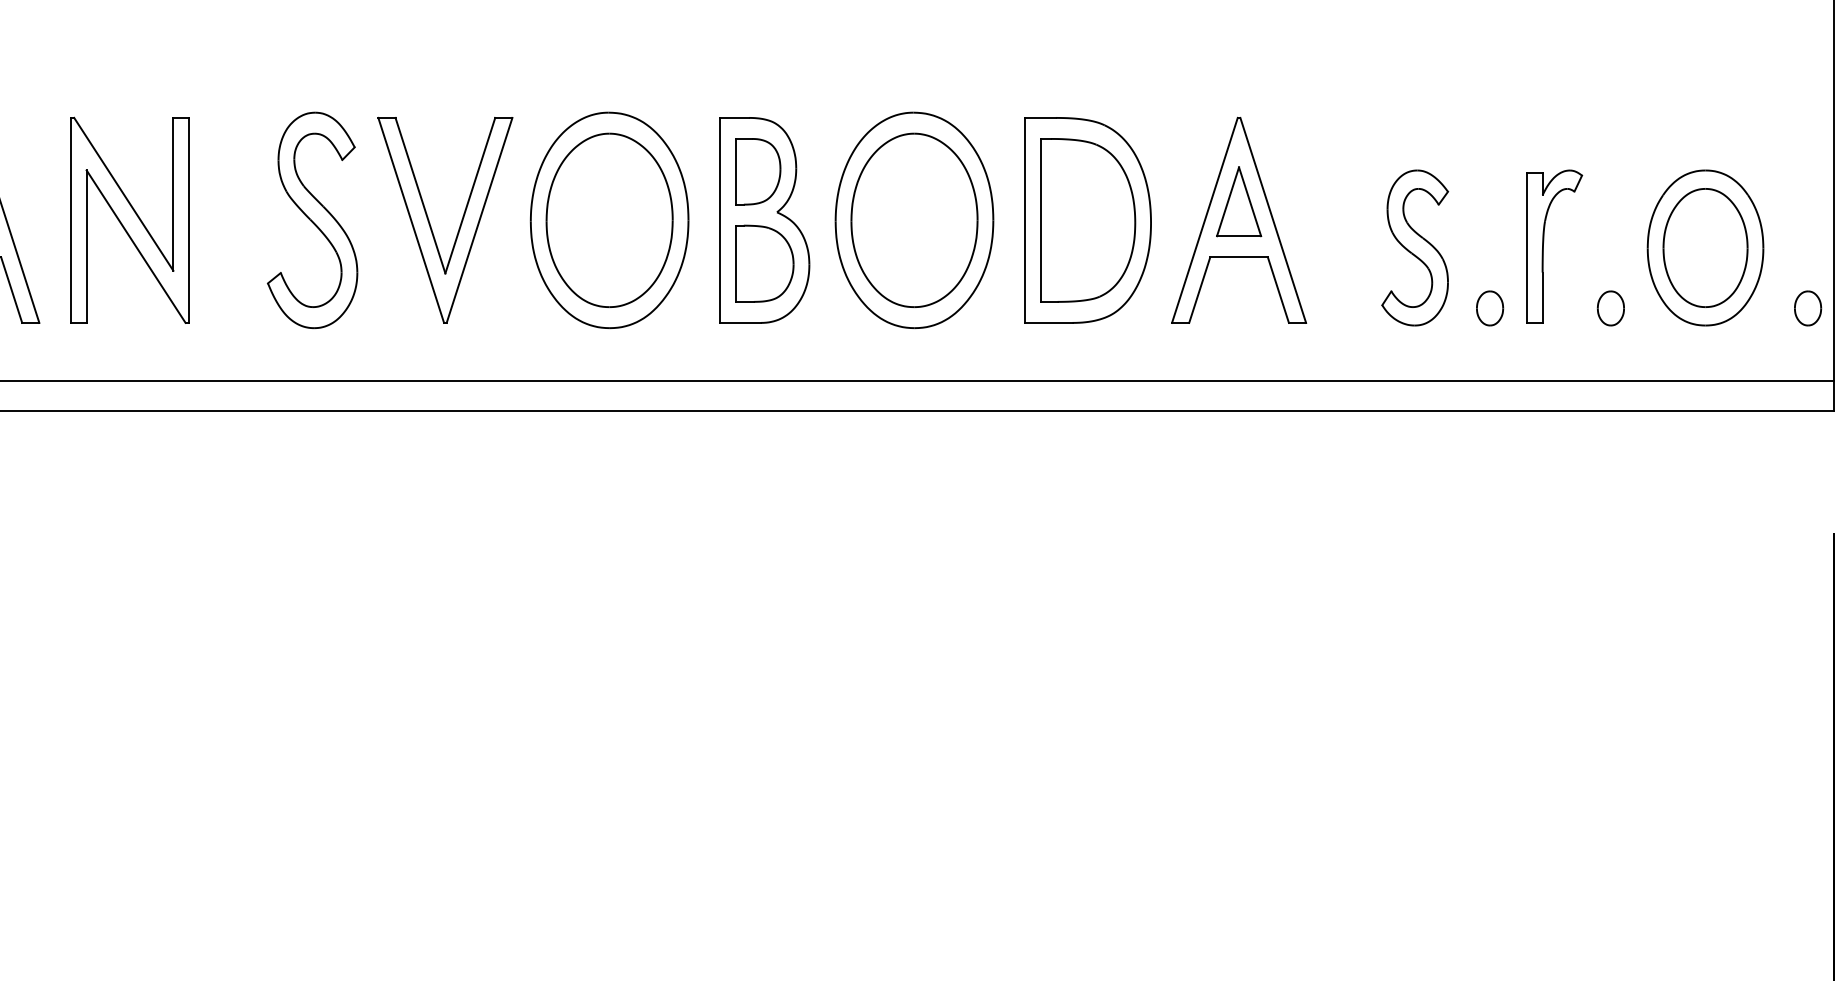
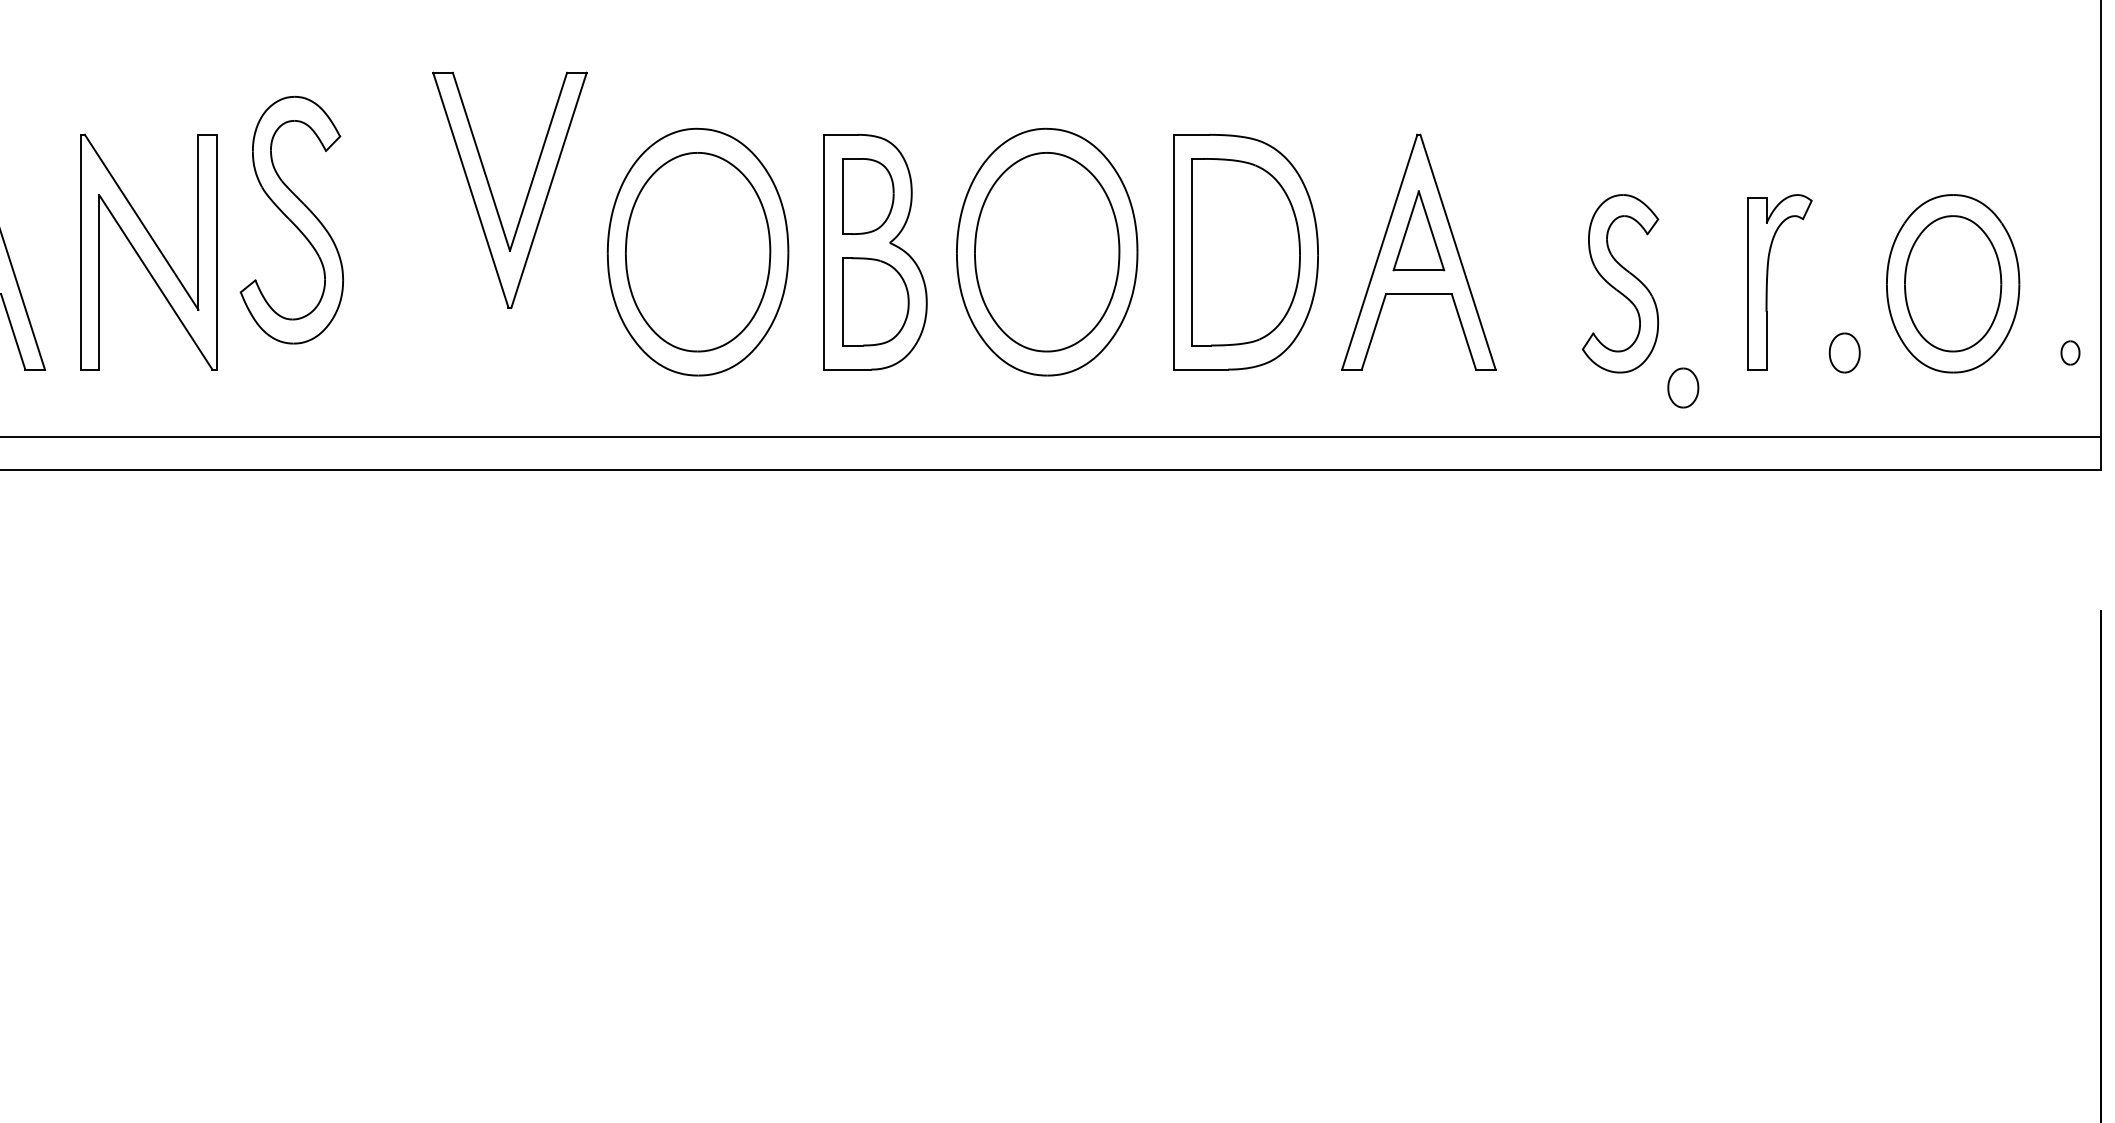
part: (312, 220) -> (291, 220), moved
part: (431, 225) -> (493, 195), moved
part: (1490, 308) -> (1683, 387), moved
part: (1808, 308) -> (2070, 352), size x0.6

